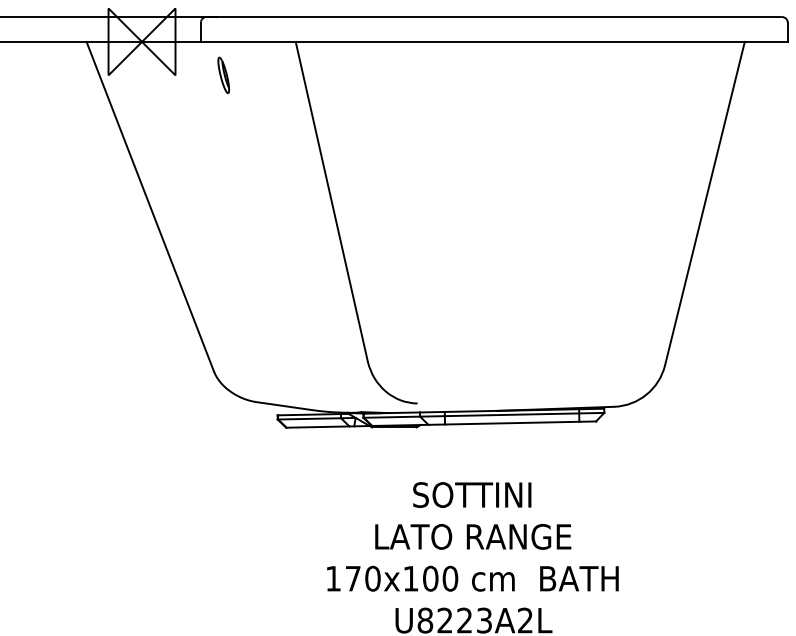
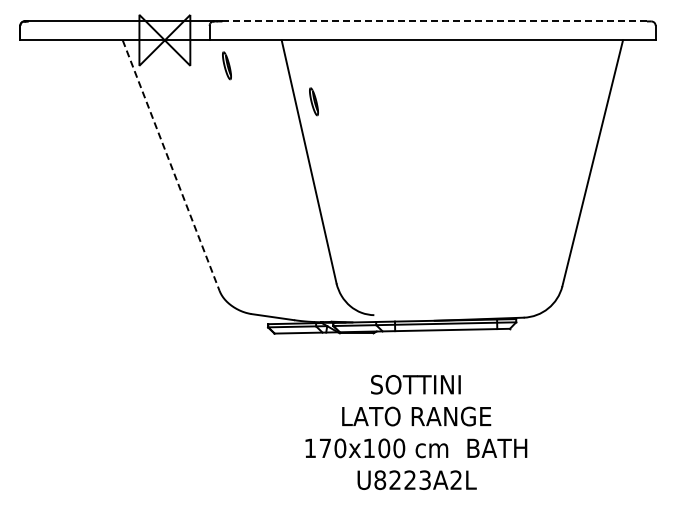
line: (496, 17) -> (434, 21), solid -> dashed
part: (337, 122) -> (313, 101), added
line: (150, 207) -> (171, 166), solid -> dashed

